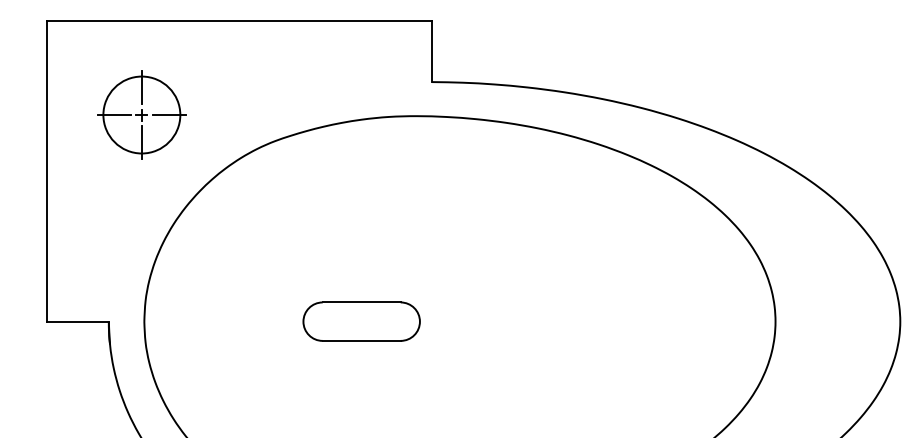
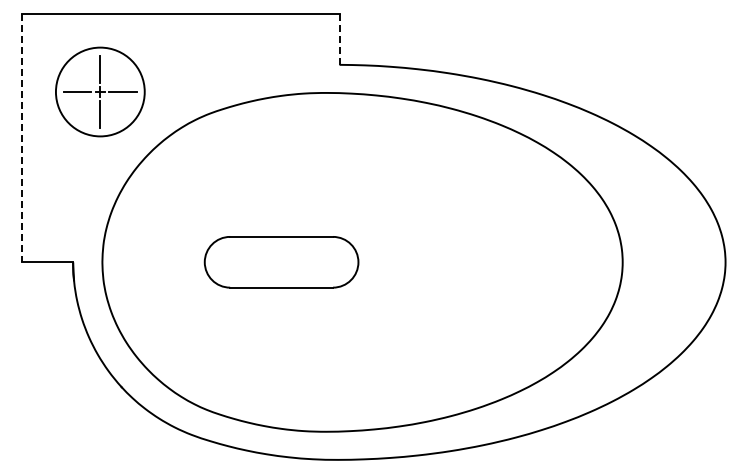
line: (431, 50) -> (339, 38), solid -> dashed
circle: (142, 114) -> (100, 91), size x1.4
line: (47, 171) -> (22, 138), solid -> dashed
part: (361, 321) -> (281, 262), size x1.6

